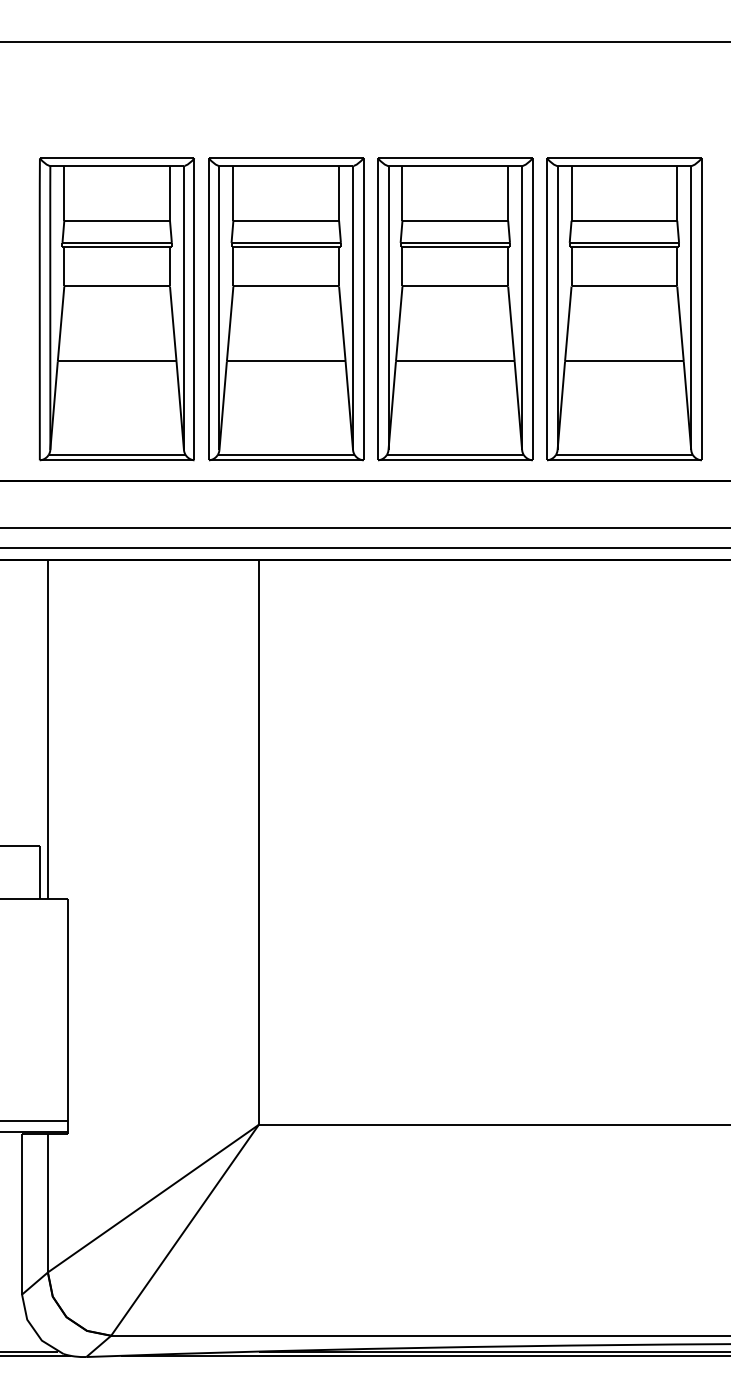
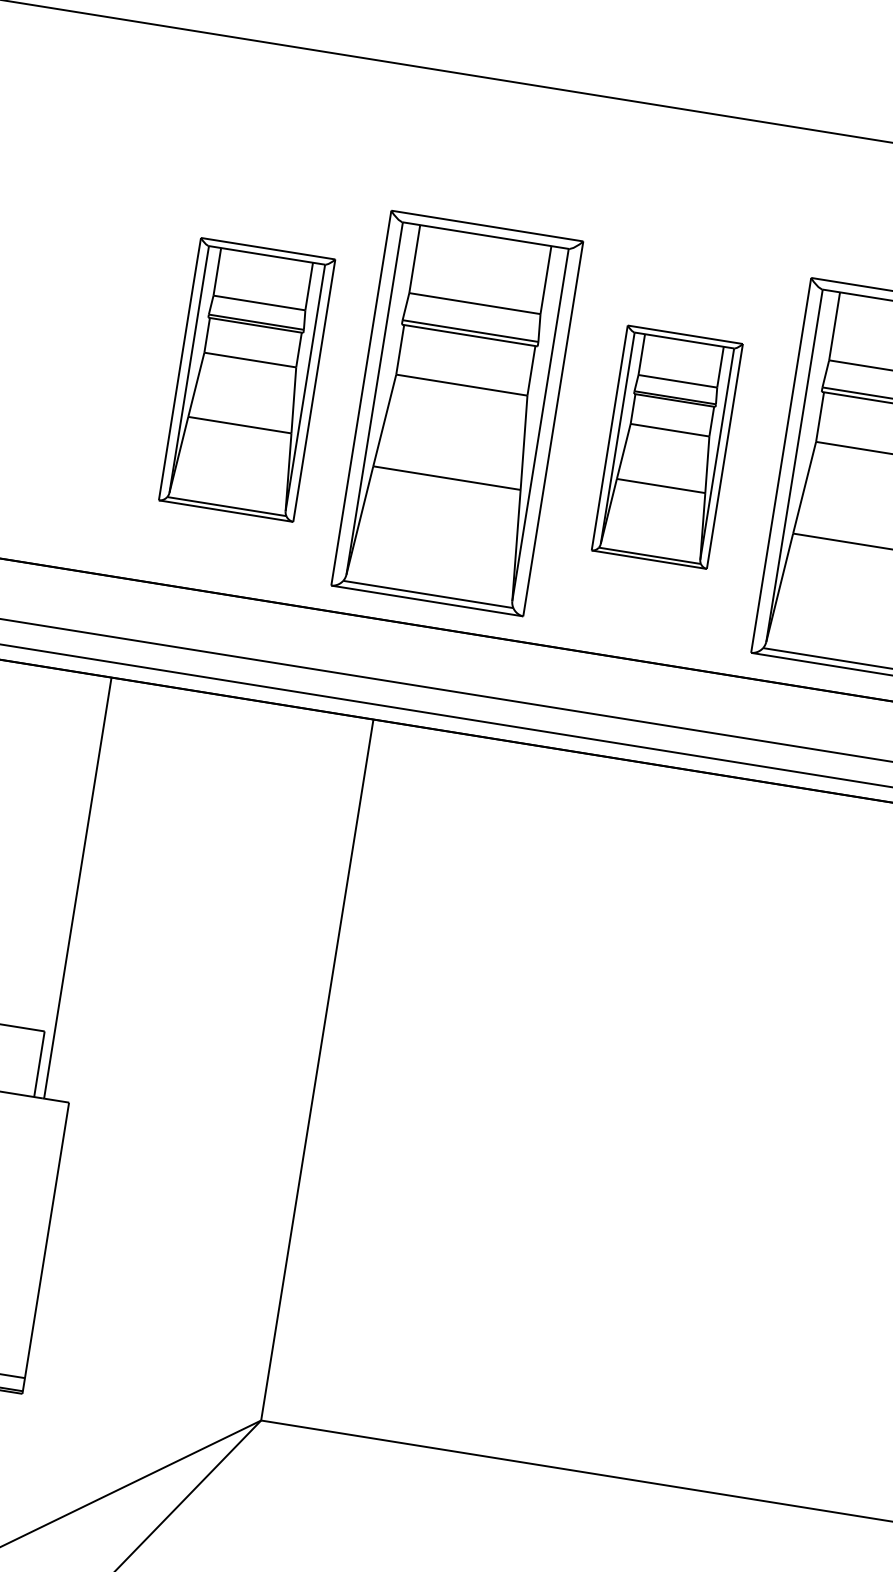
part: (116, 309) -> (246, 380), size x0.7
part: (455, 309) -> (667, 447), size x0.6

